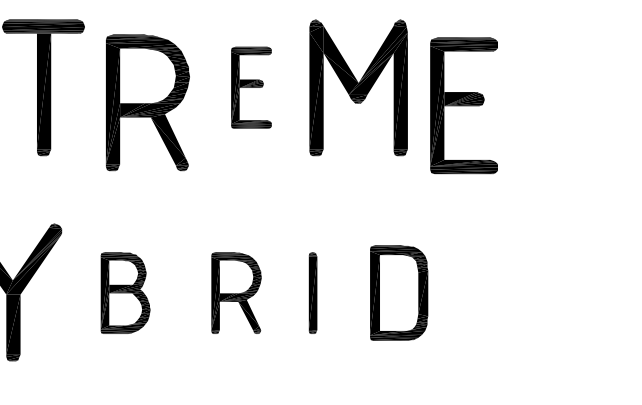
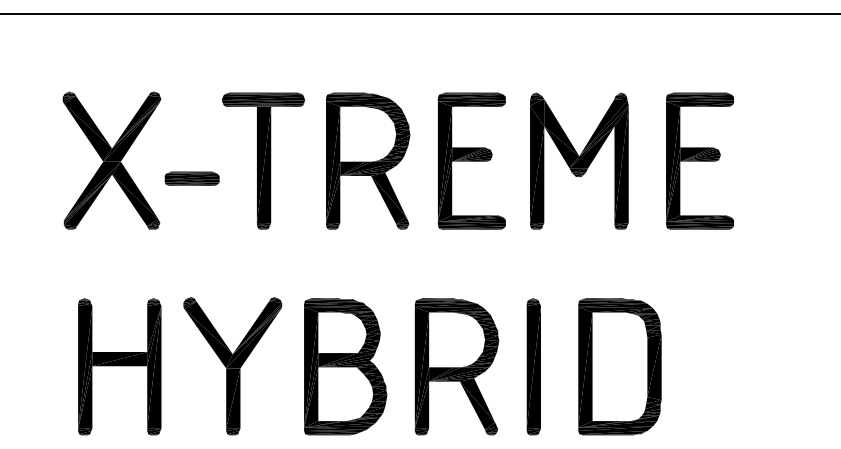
part: (251, 87) -> (471, 160), size x1.67
part: (148, 102) -> (368, 160), moved
part: (463, 105) -> (699, 160), moved
part: (125, 292) -> (345, 366), size x1.67
part: (236, 292) -> (456, 366), size x1.67
part: (312, 292) -> (533, 366), size x1.67
part: (398, 292) -> (619, 366), size x1.43

